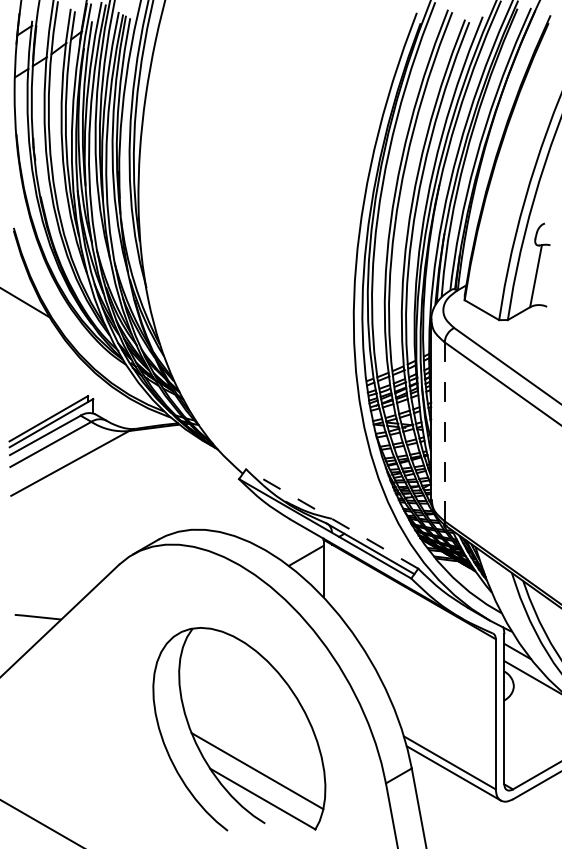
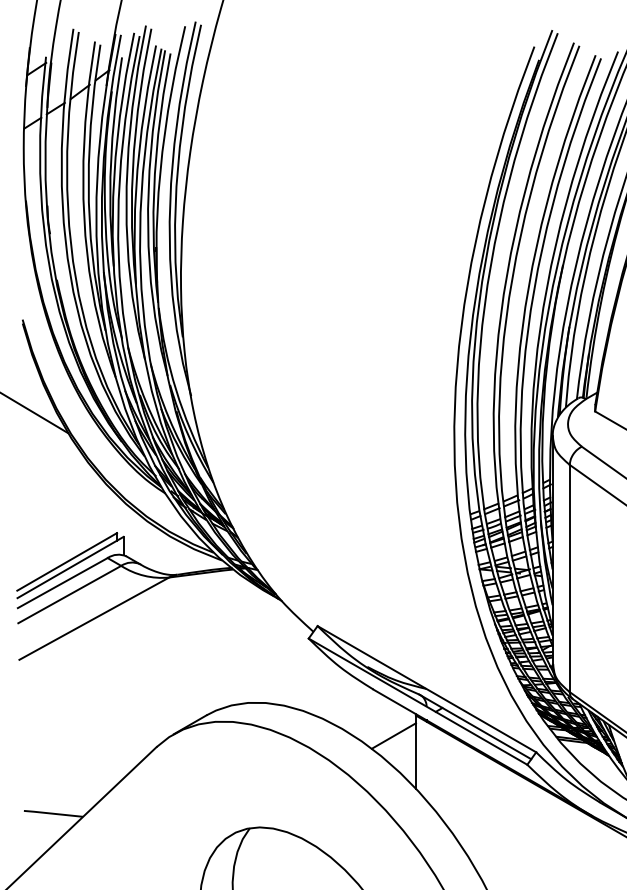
line: (444, 432) -> (569, 579), dashed -> solid
line: (331, 518) -> (426, 688), dashed -> solid

